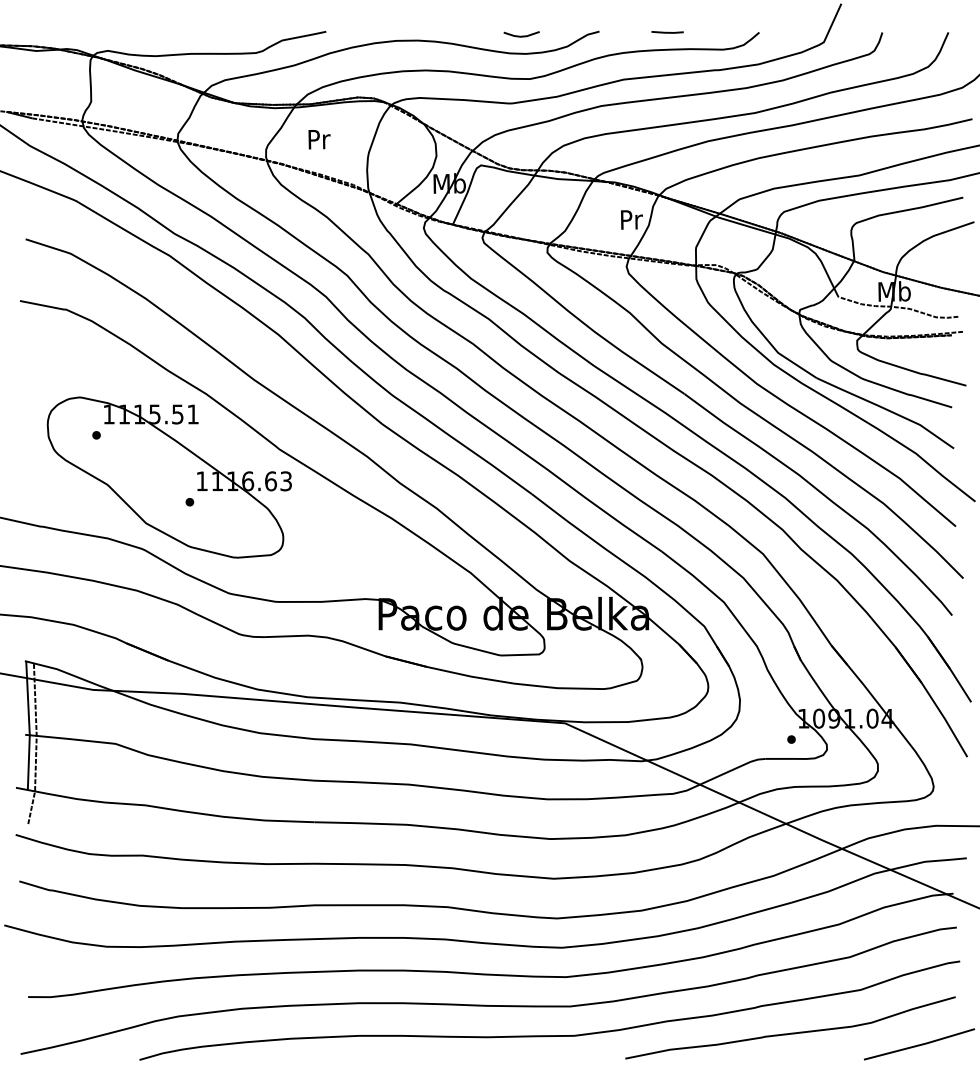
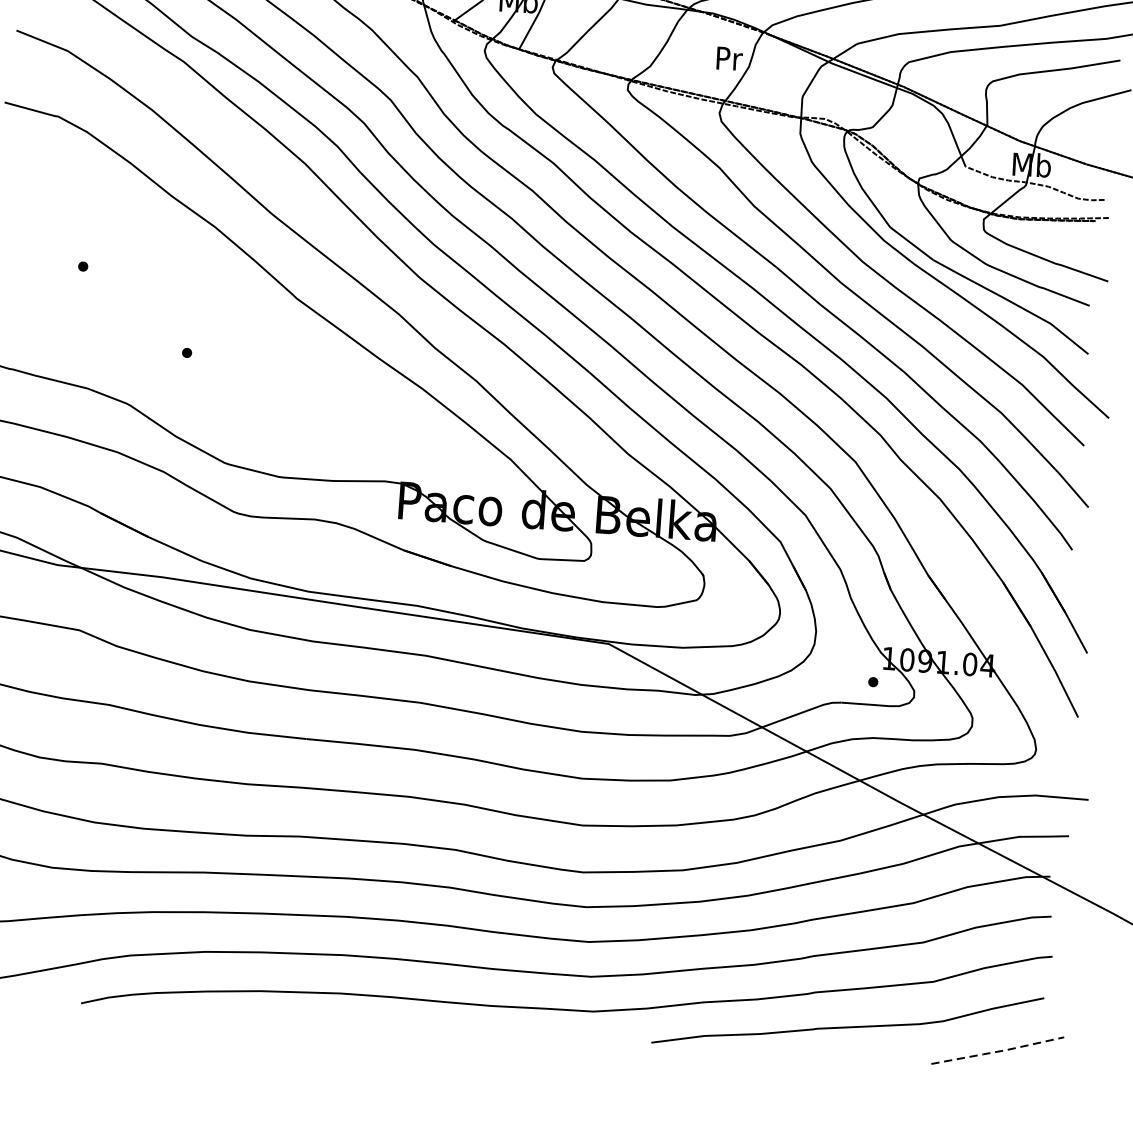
part: (168, 477) -> (164, 322), removed
line: (920, 1045) -> (998, 1052), solid -> dashed

